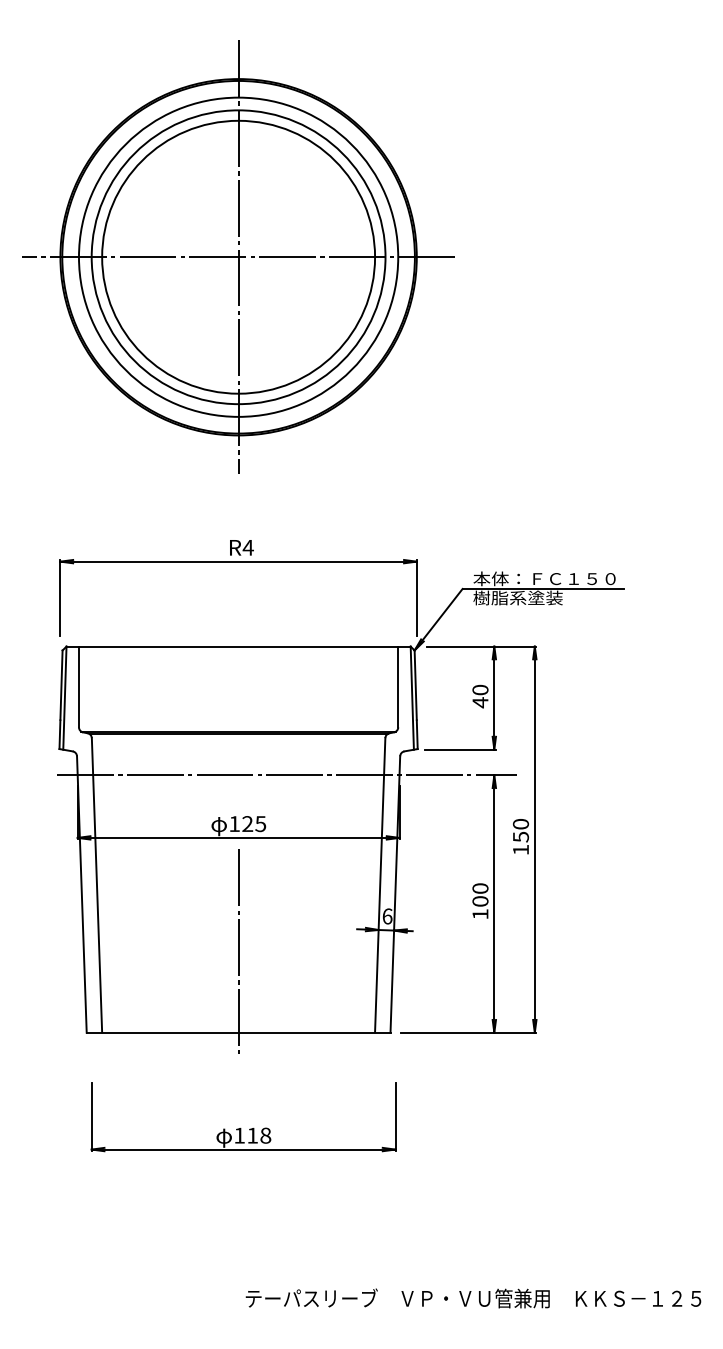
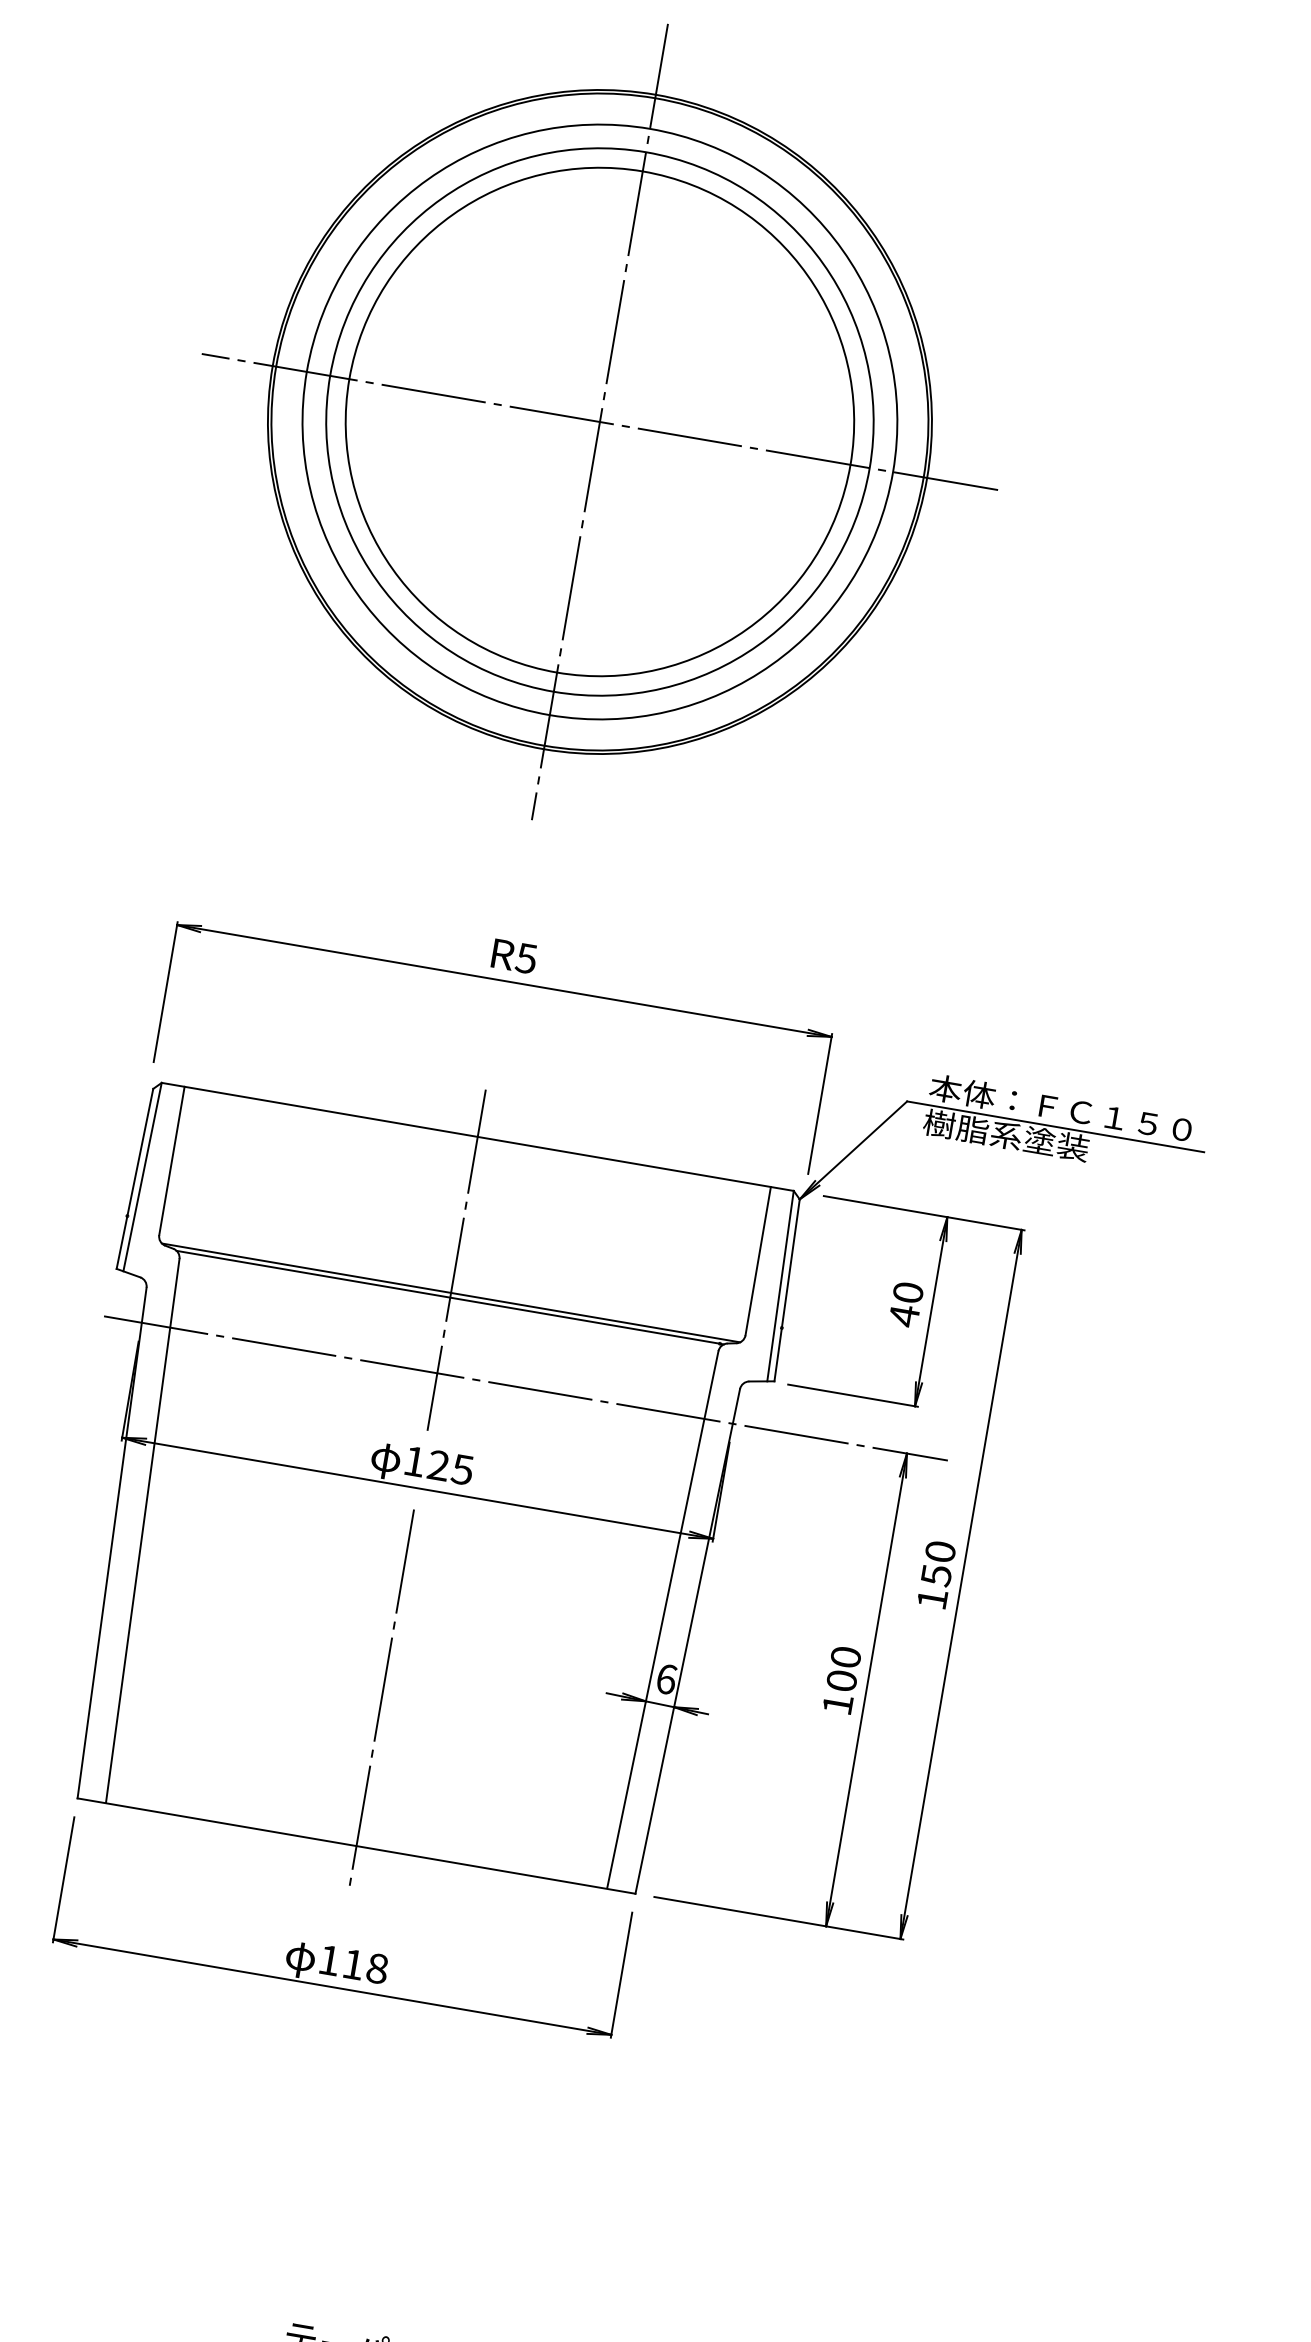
text: (247, 547) -> (525, 957), R4 -> R5
line: (238, 713) -> (456, 1259), added
part: (241, 1128) -> (335, 1947), moved

